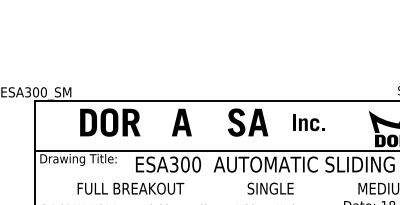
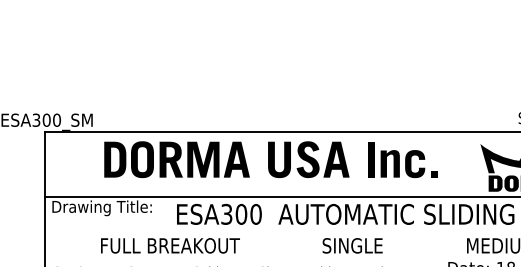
fill: (155, 122) -> (202, 159), added
fill: (214, 122) -> (279, 159), added
part: (308, 122) -> (401, 159), size x1.67

